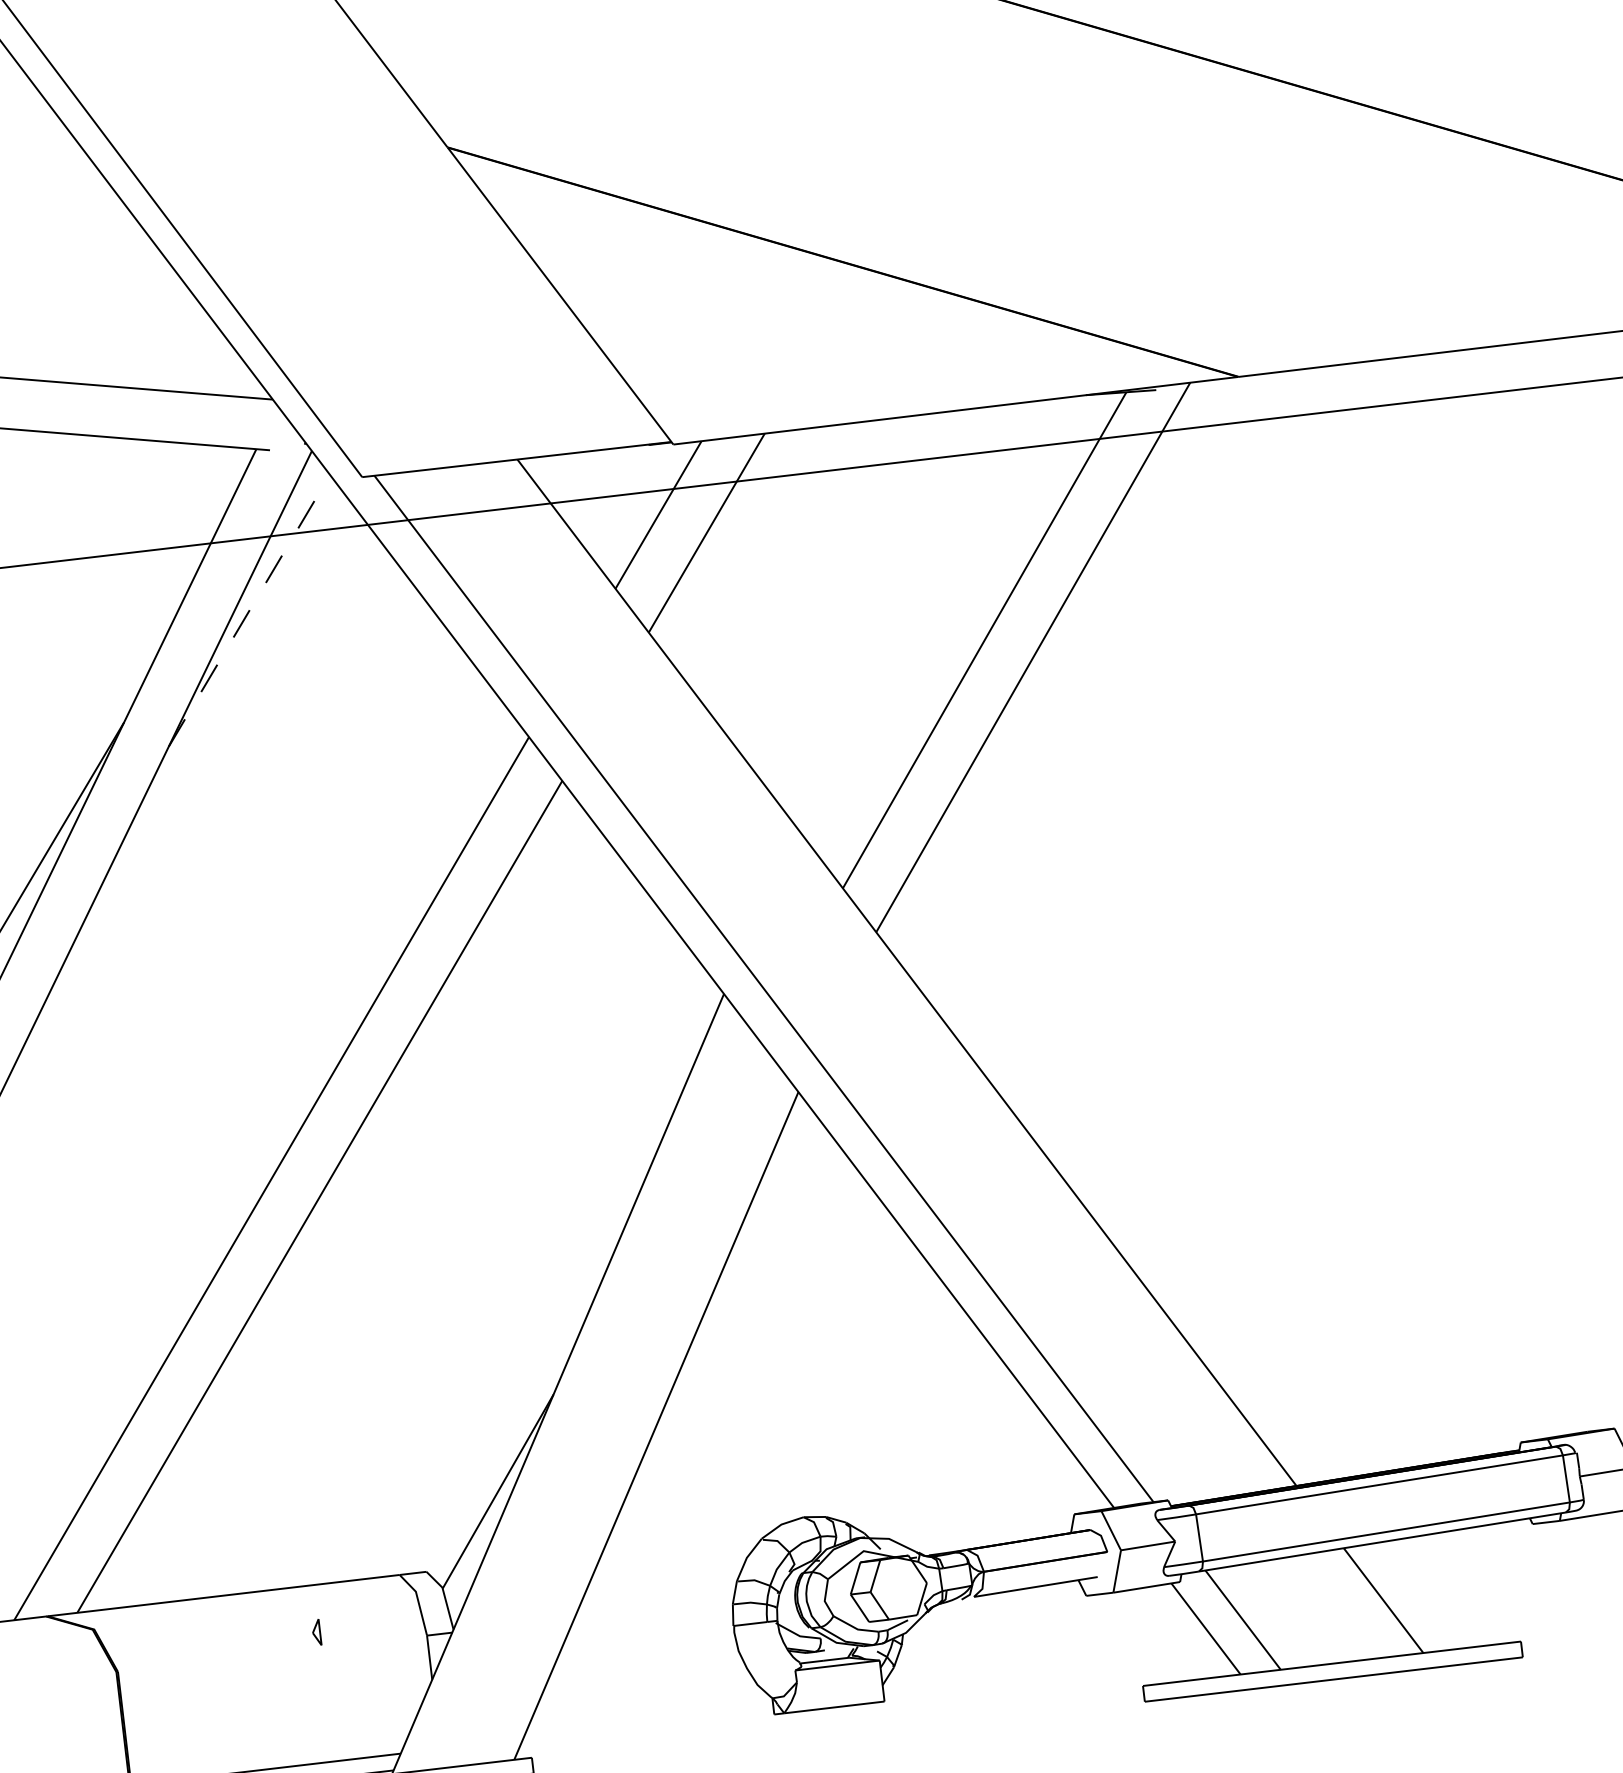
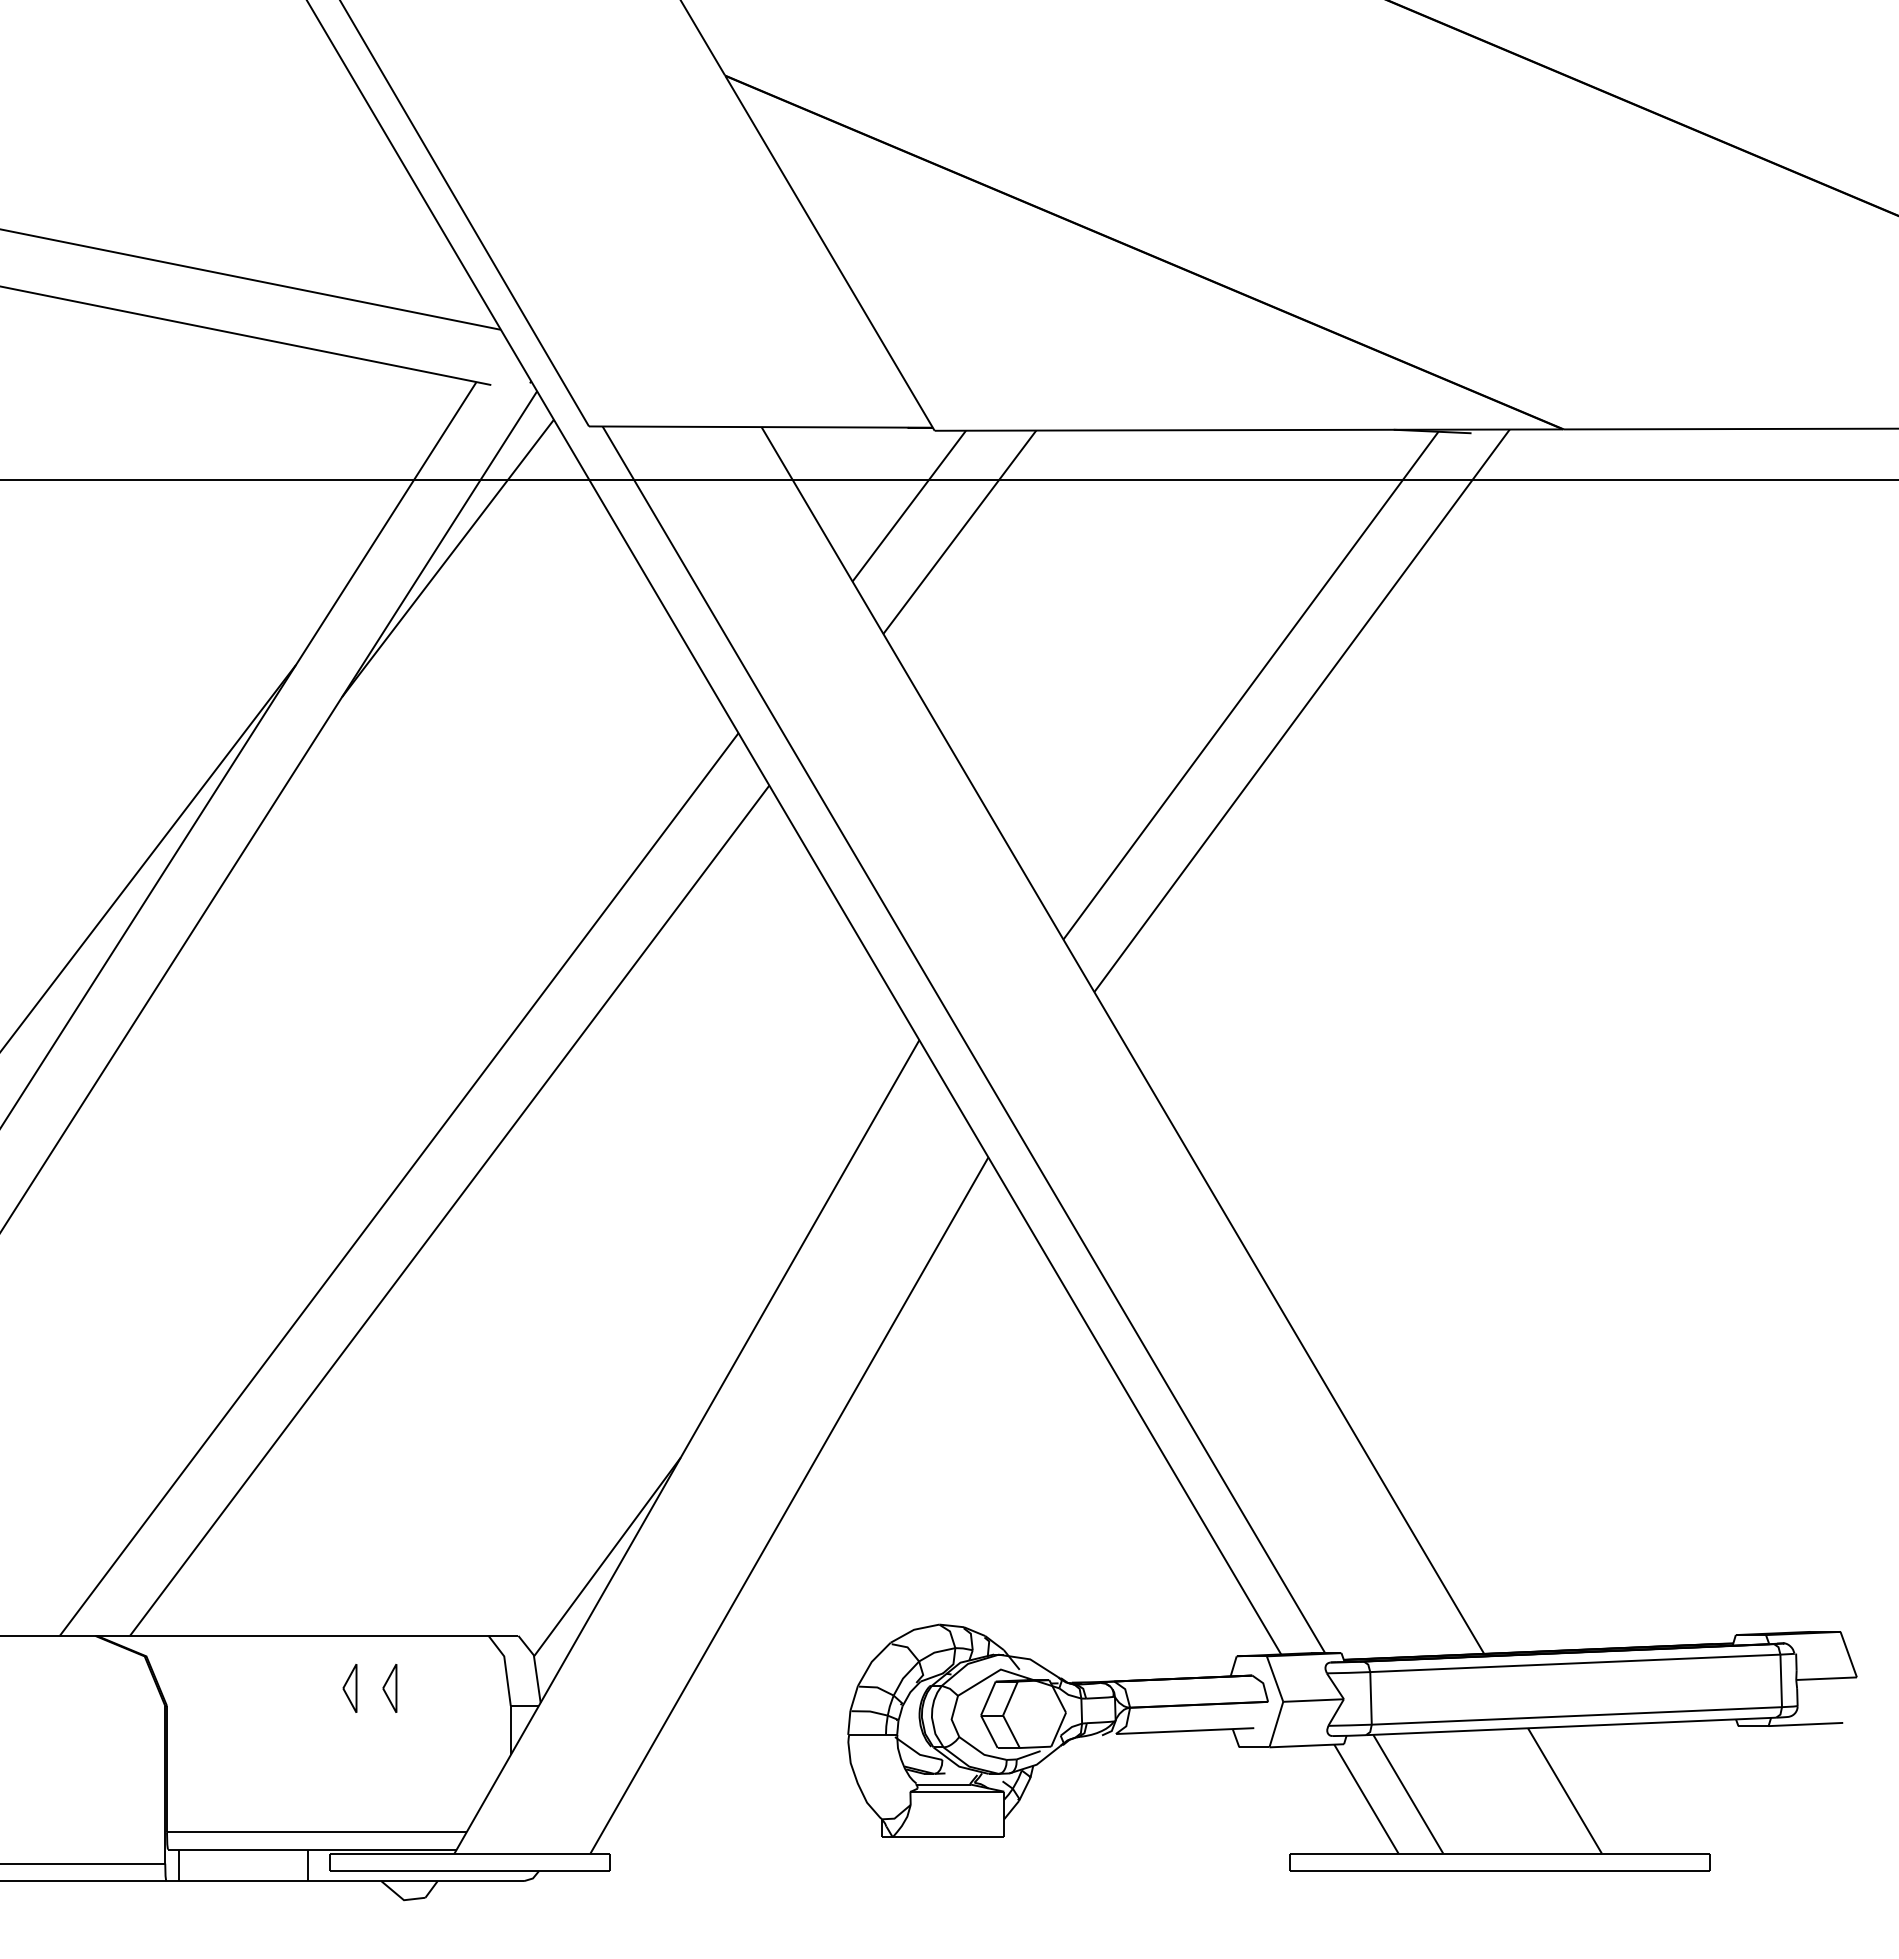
line: (249, 610) -> (448, 558), dashed -> solid
part: (316, 1632) -> (389, 1688), size x1.67
part: (280, 1636) -> (349, 1688), added

